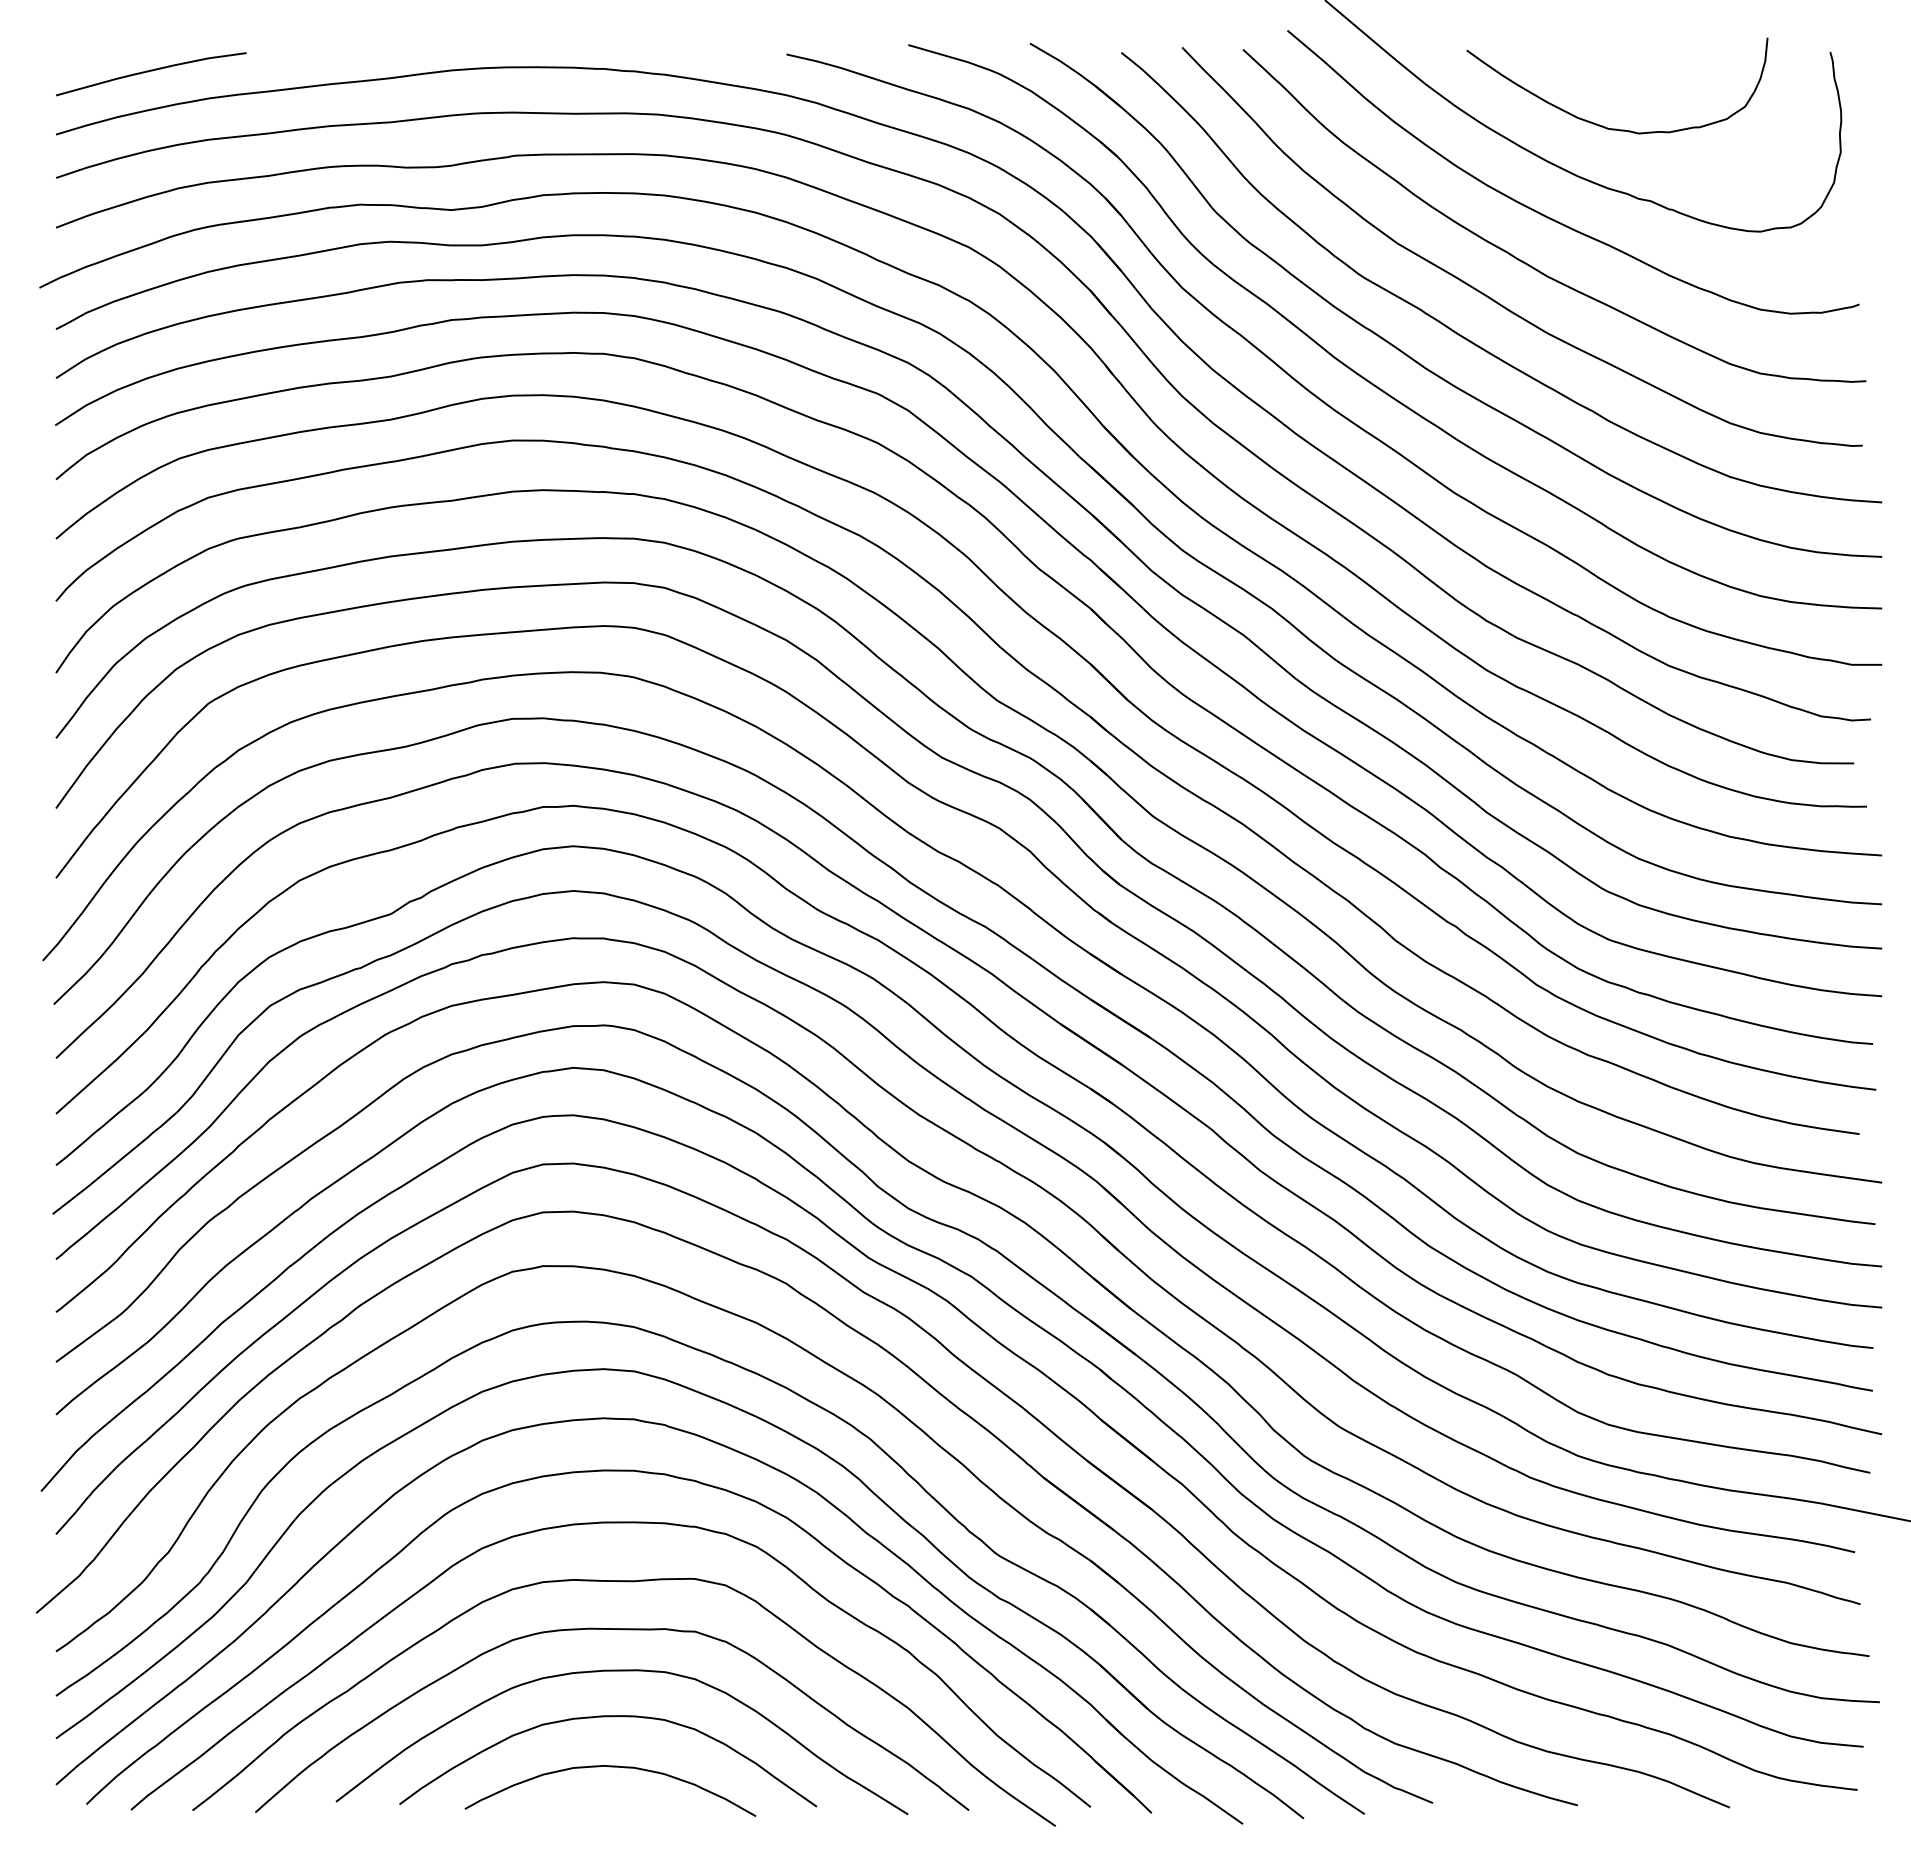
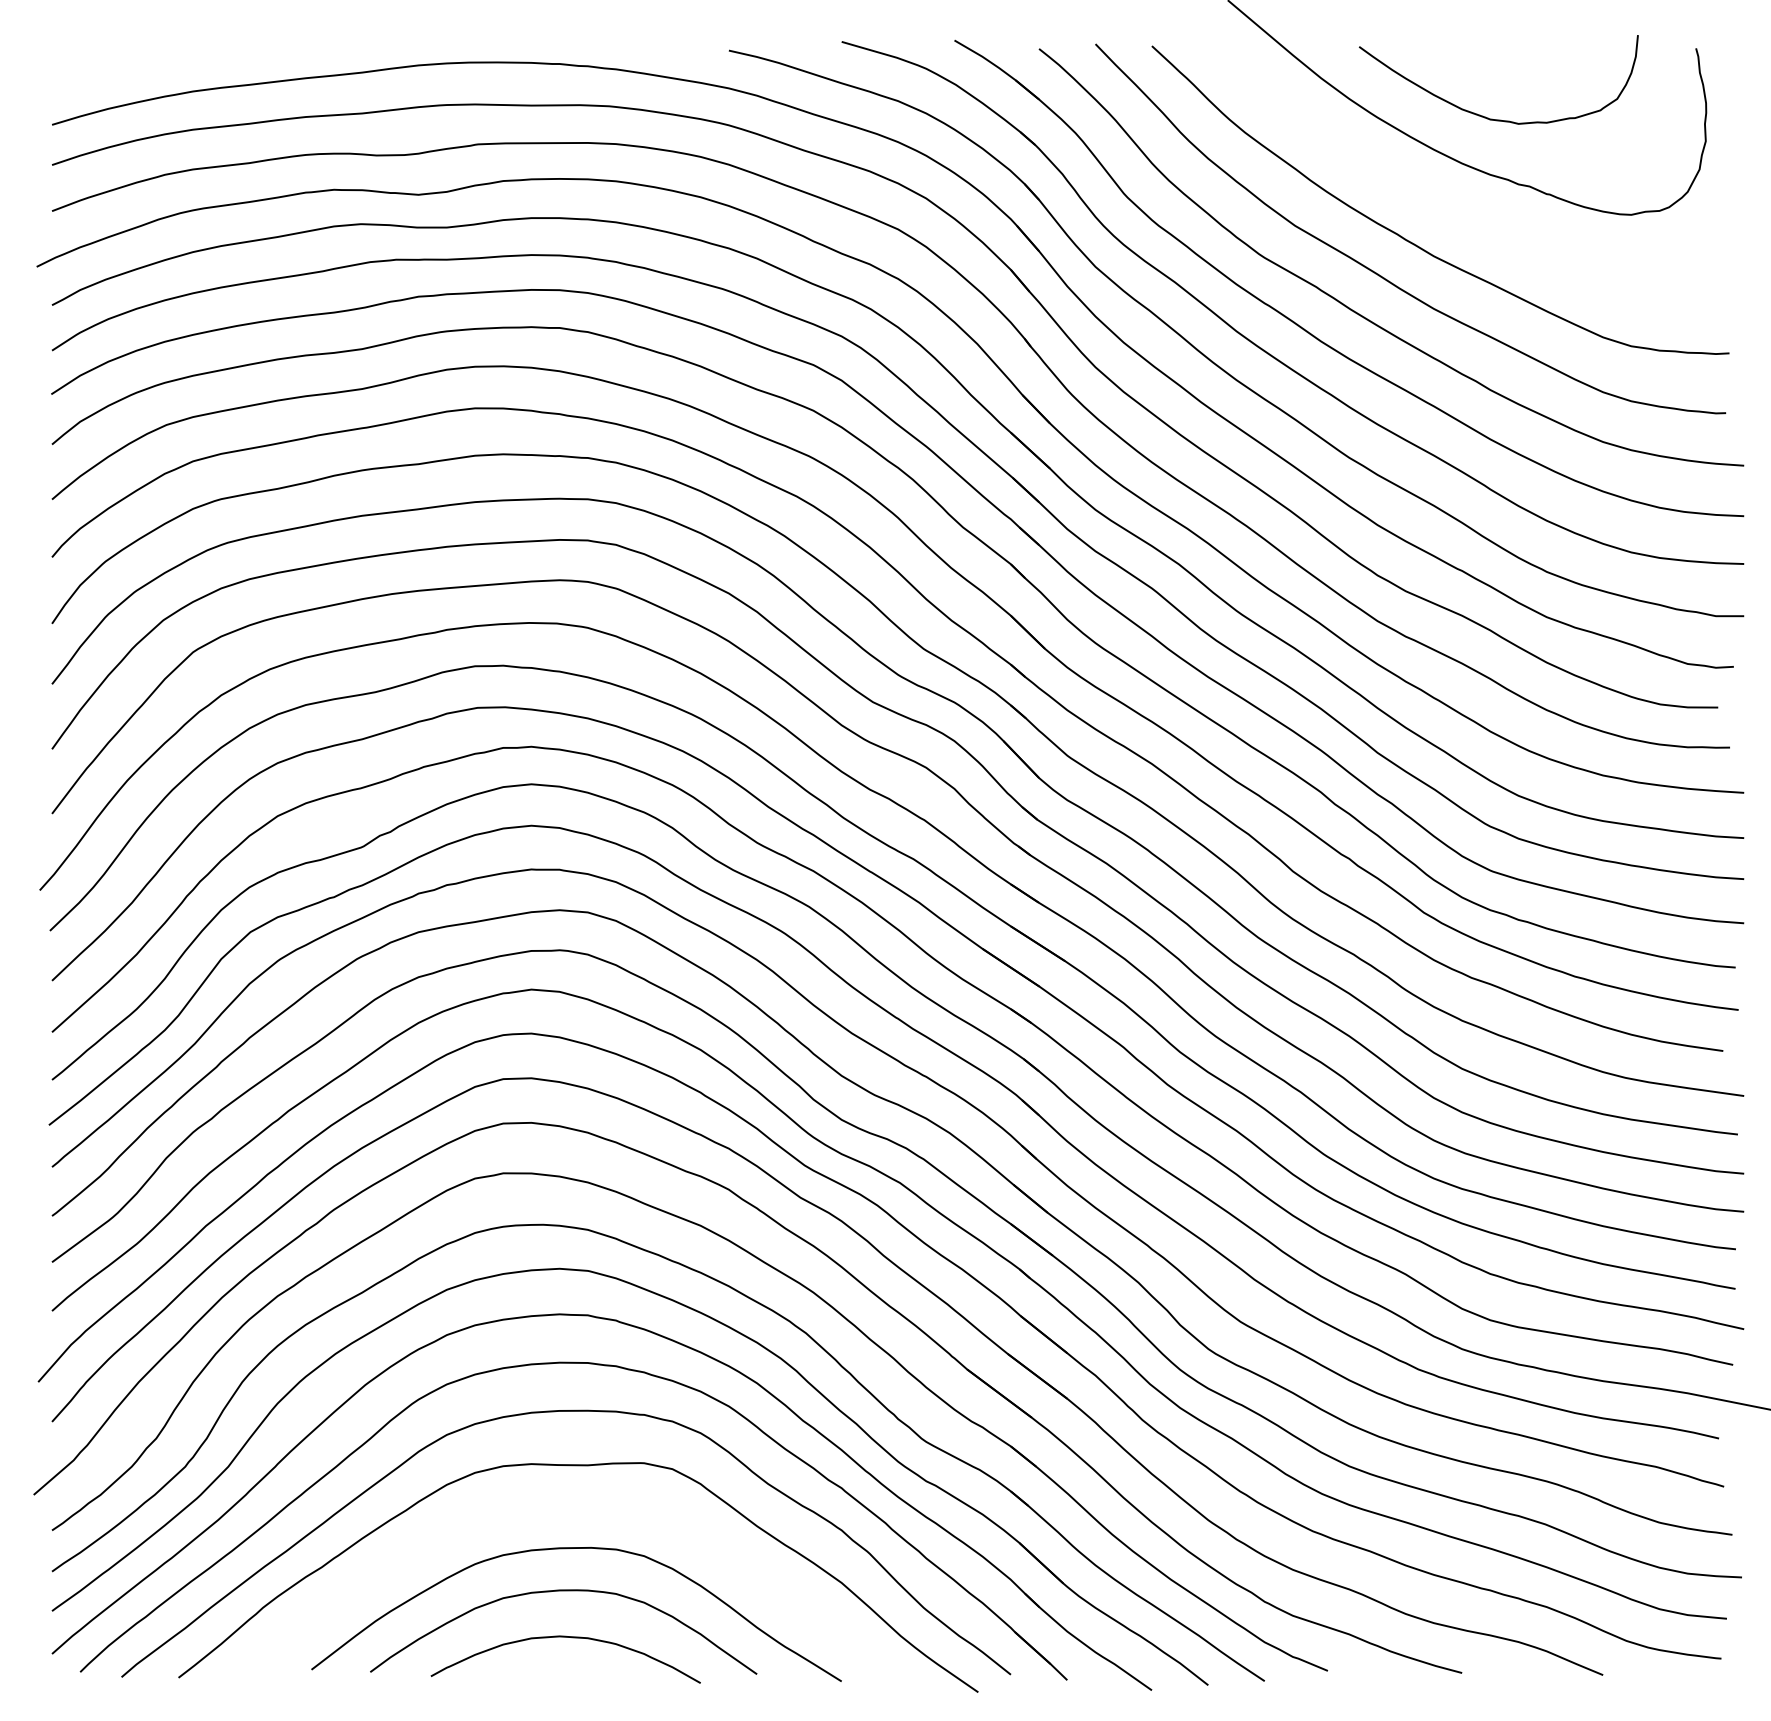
curve: (151, 71) -> (140, 66), removed
curve: (1550, 217) -> (1436, 201), removed
curve: (623, 1630) -> (577, 1510), removed

